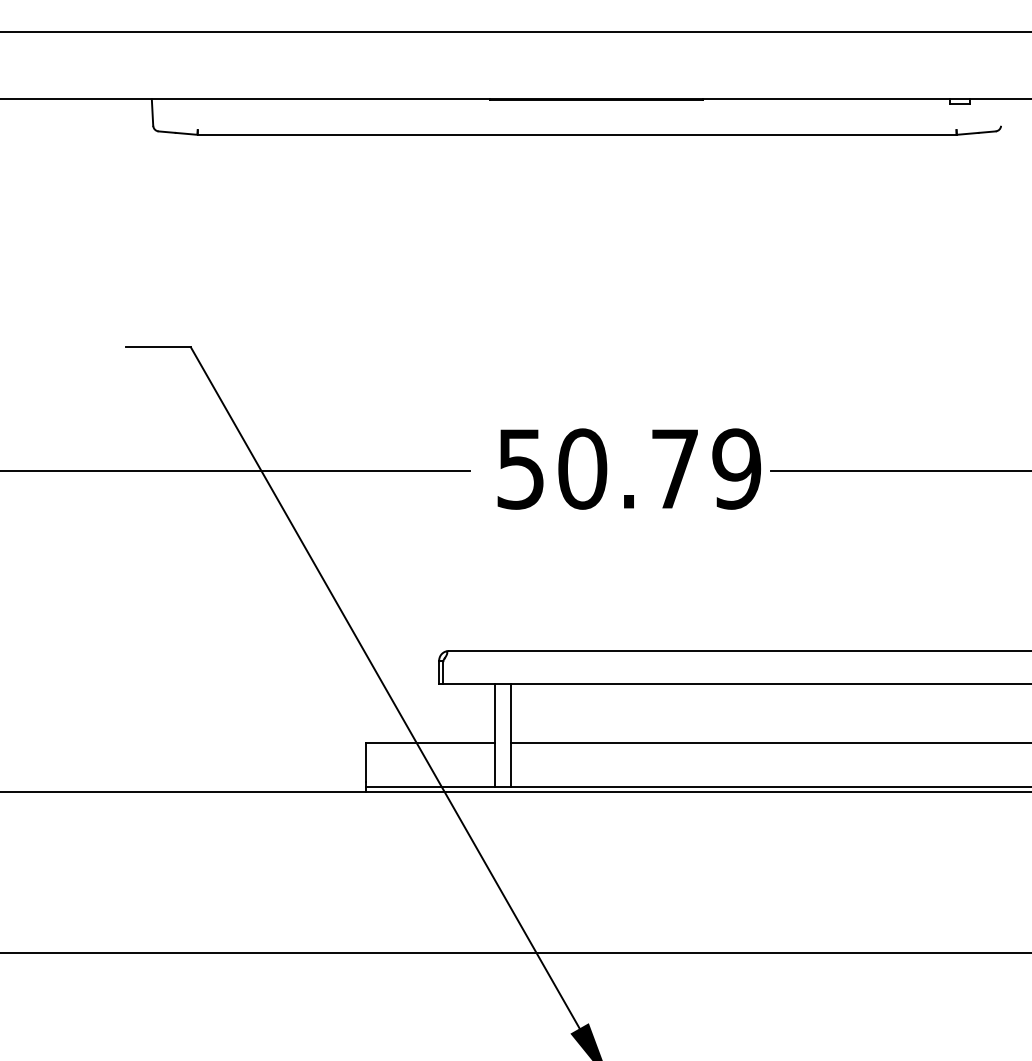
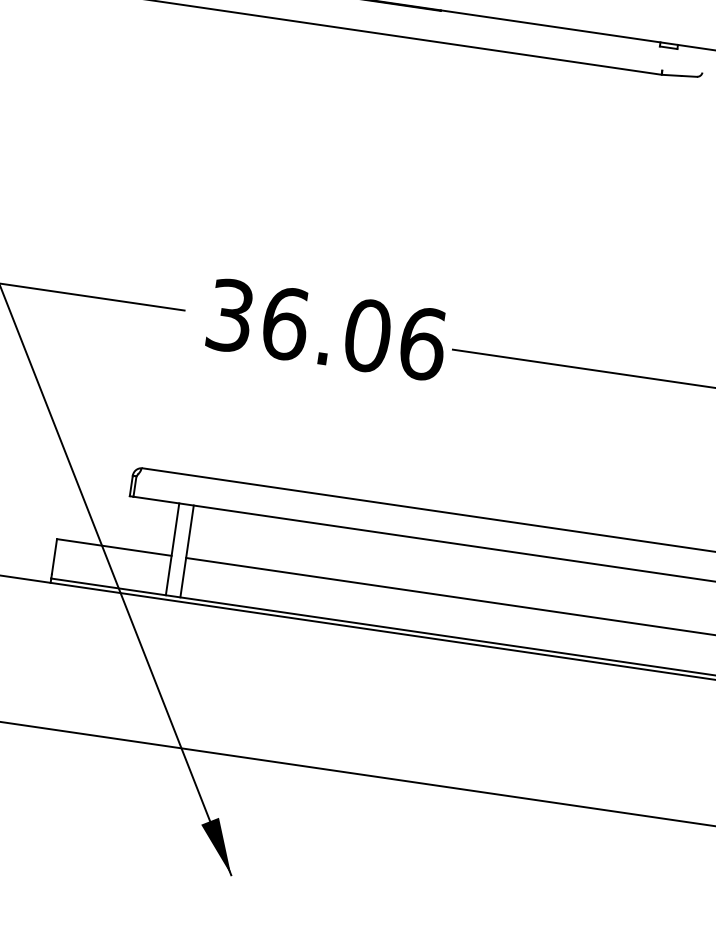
text: (629, 468) -> (327, 329), 50.79 -> 36.06

